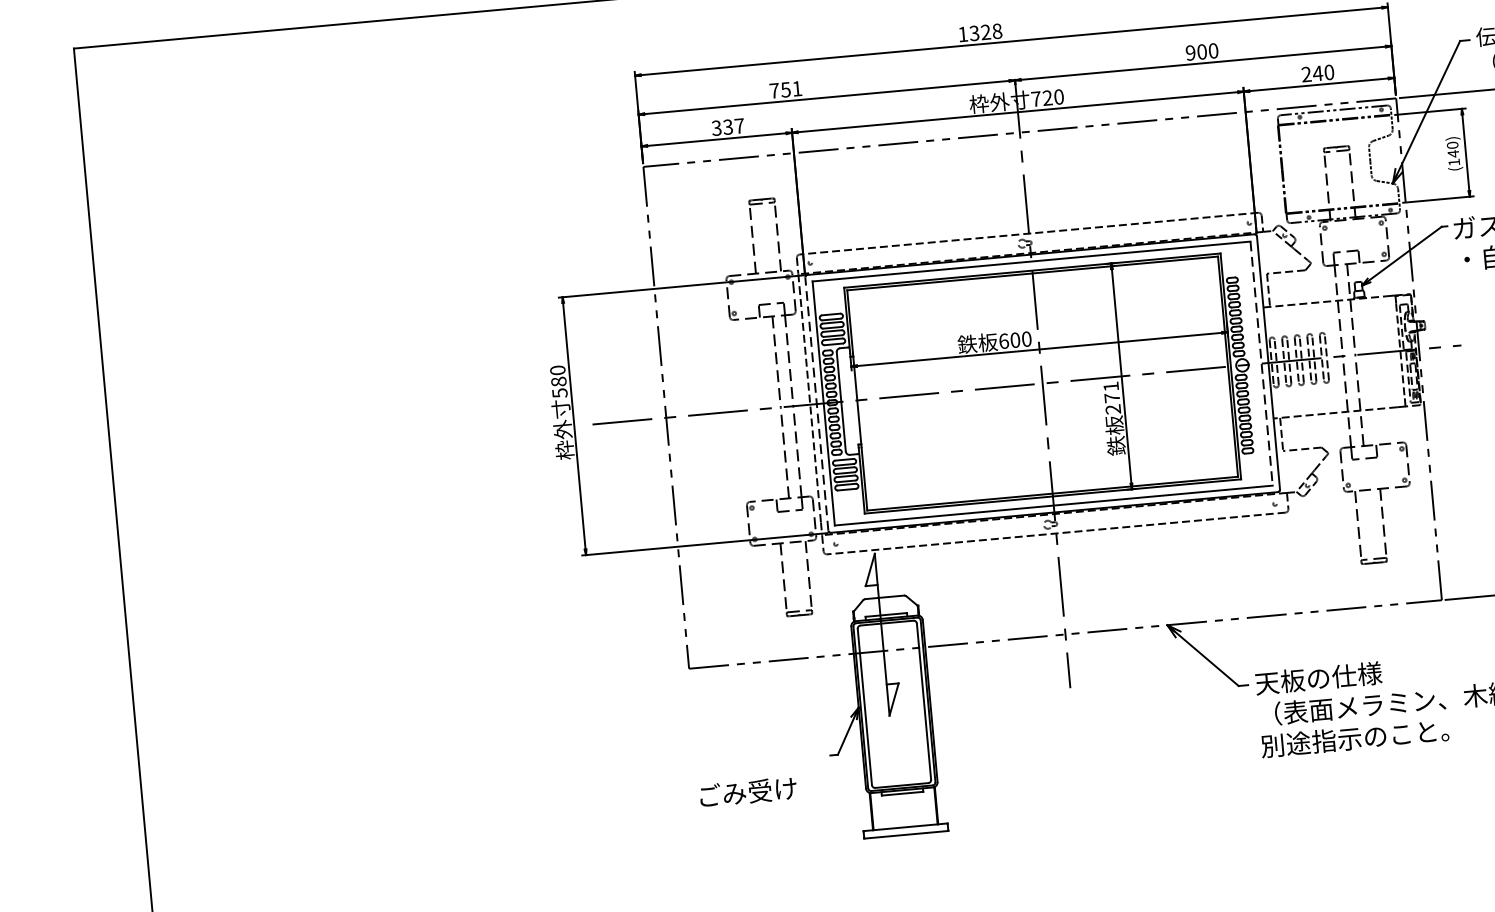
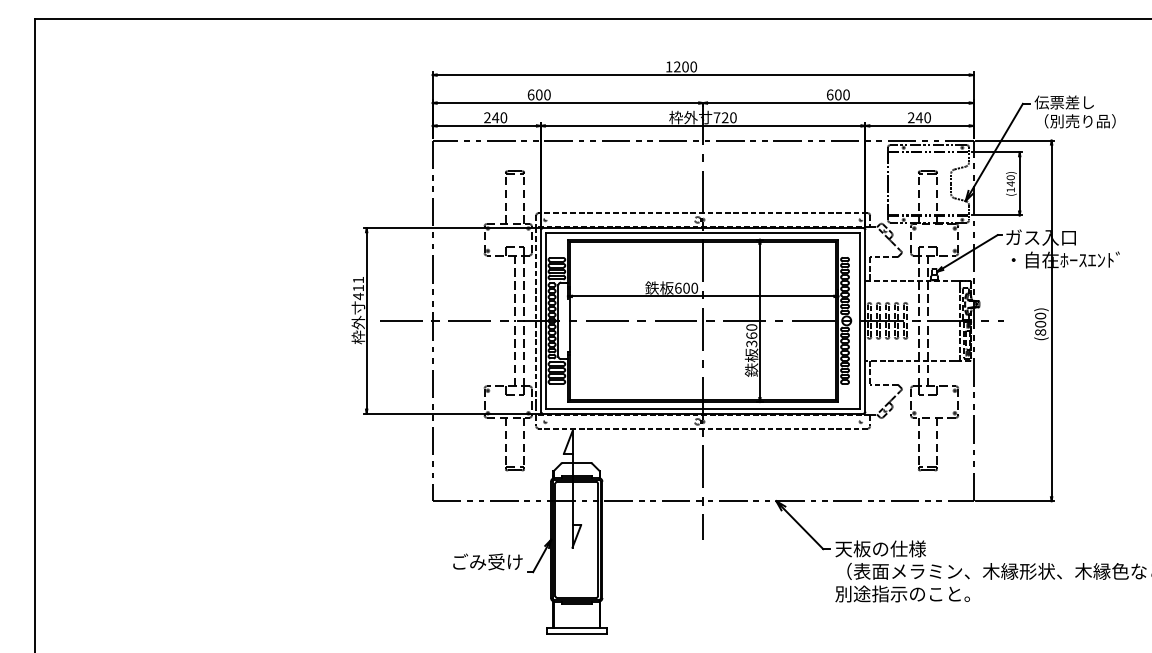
text: (985, 31) -> (685, 66), 1328 -> 1200
text: (1189, 52) -> (829, 94), 900 -> 600
text: (784, 89) -> (538, 94), 751 -> 600
text: (727, 126) -> (495, 117), 337 -> 240
line: (1261, 363) -> (860, 320), dashed -> solid
text: (558, 382) -> (358, 288), 580 -> 411
text: (1111, 397) -> (751, 335), 271 -> 360
line: (816, 403) -> (540, 320), dashed -> solid
text: (747, 791) -> (487, 561), moved

